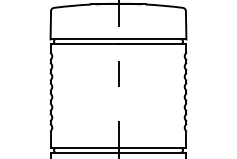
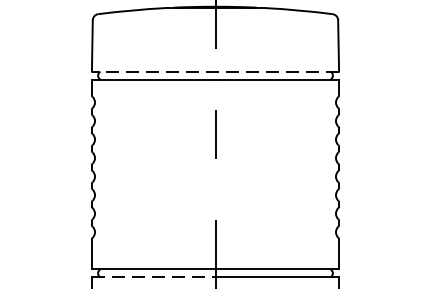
line: (118, 39) -> (215, 71), solid -> dashed
line: (84, 152) -> (153, 277), solid -> dashed

